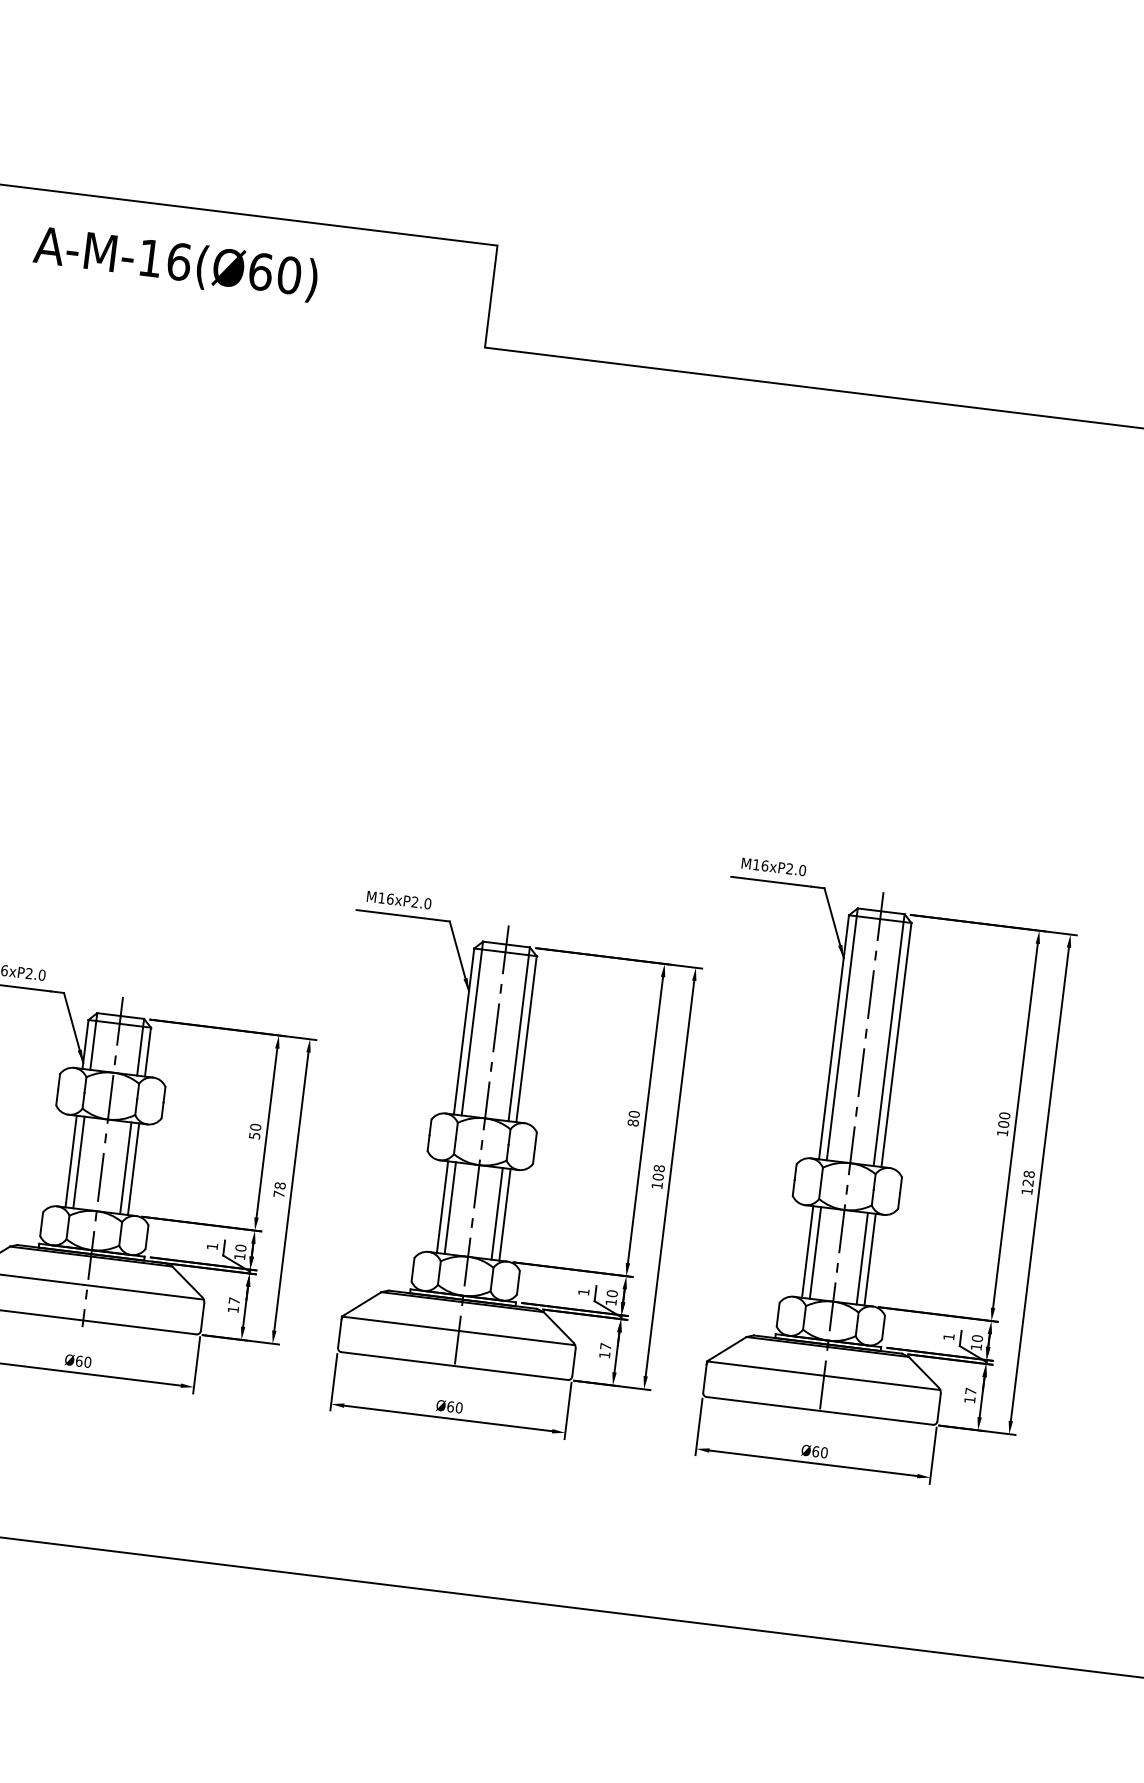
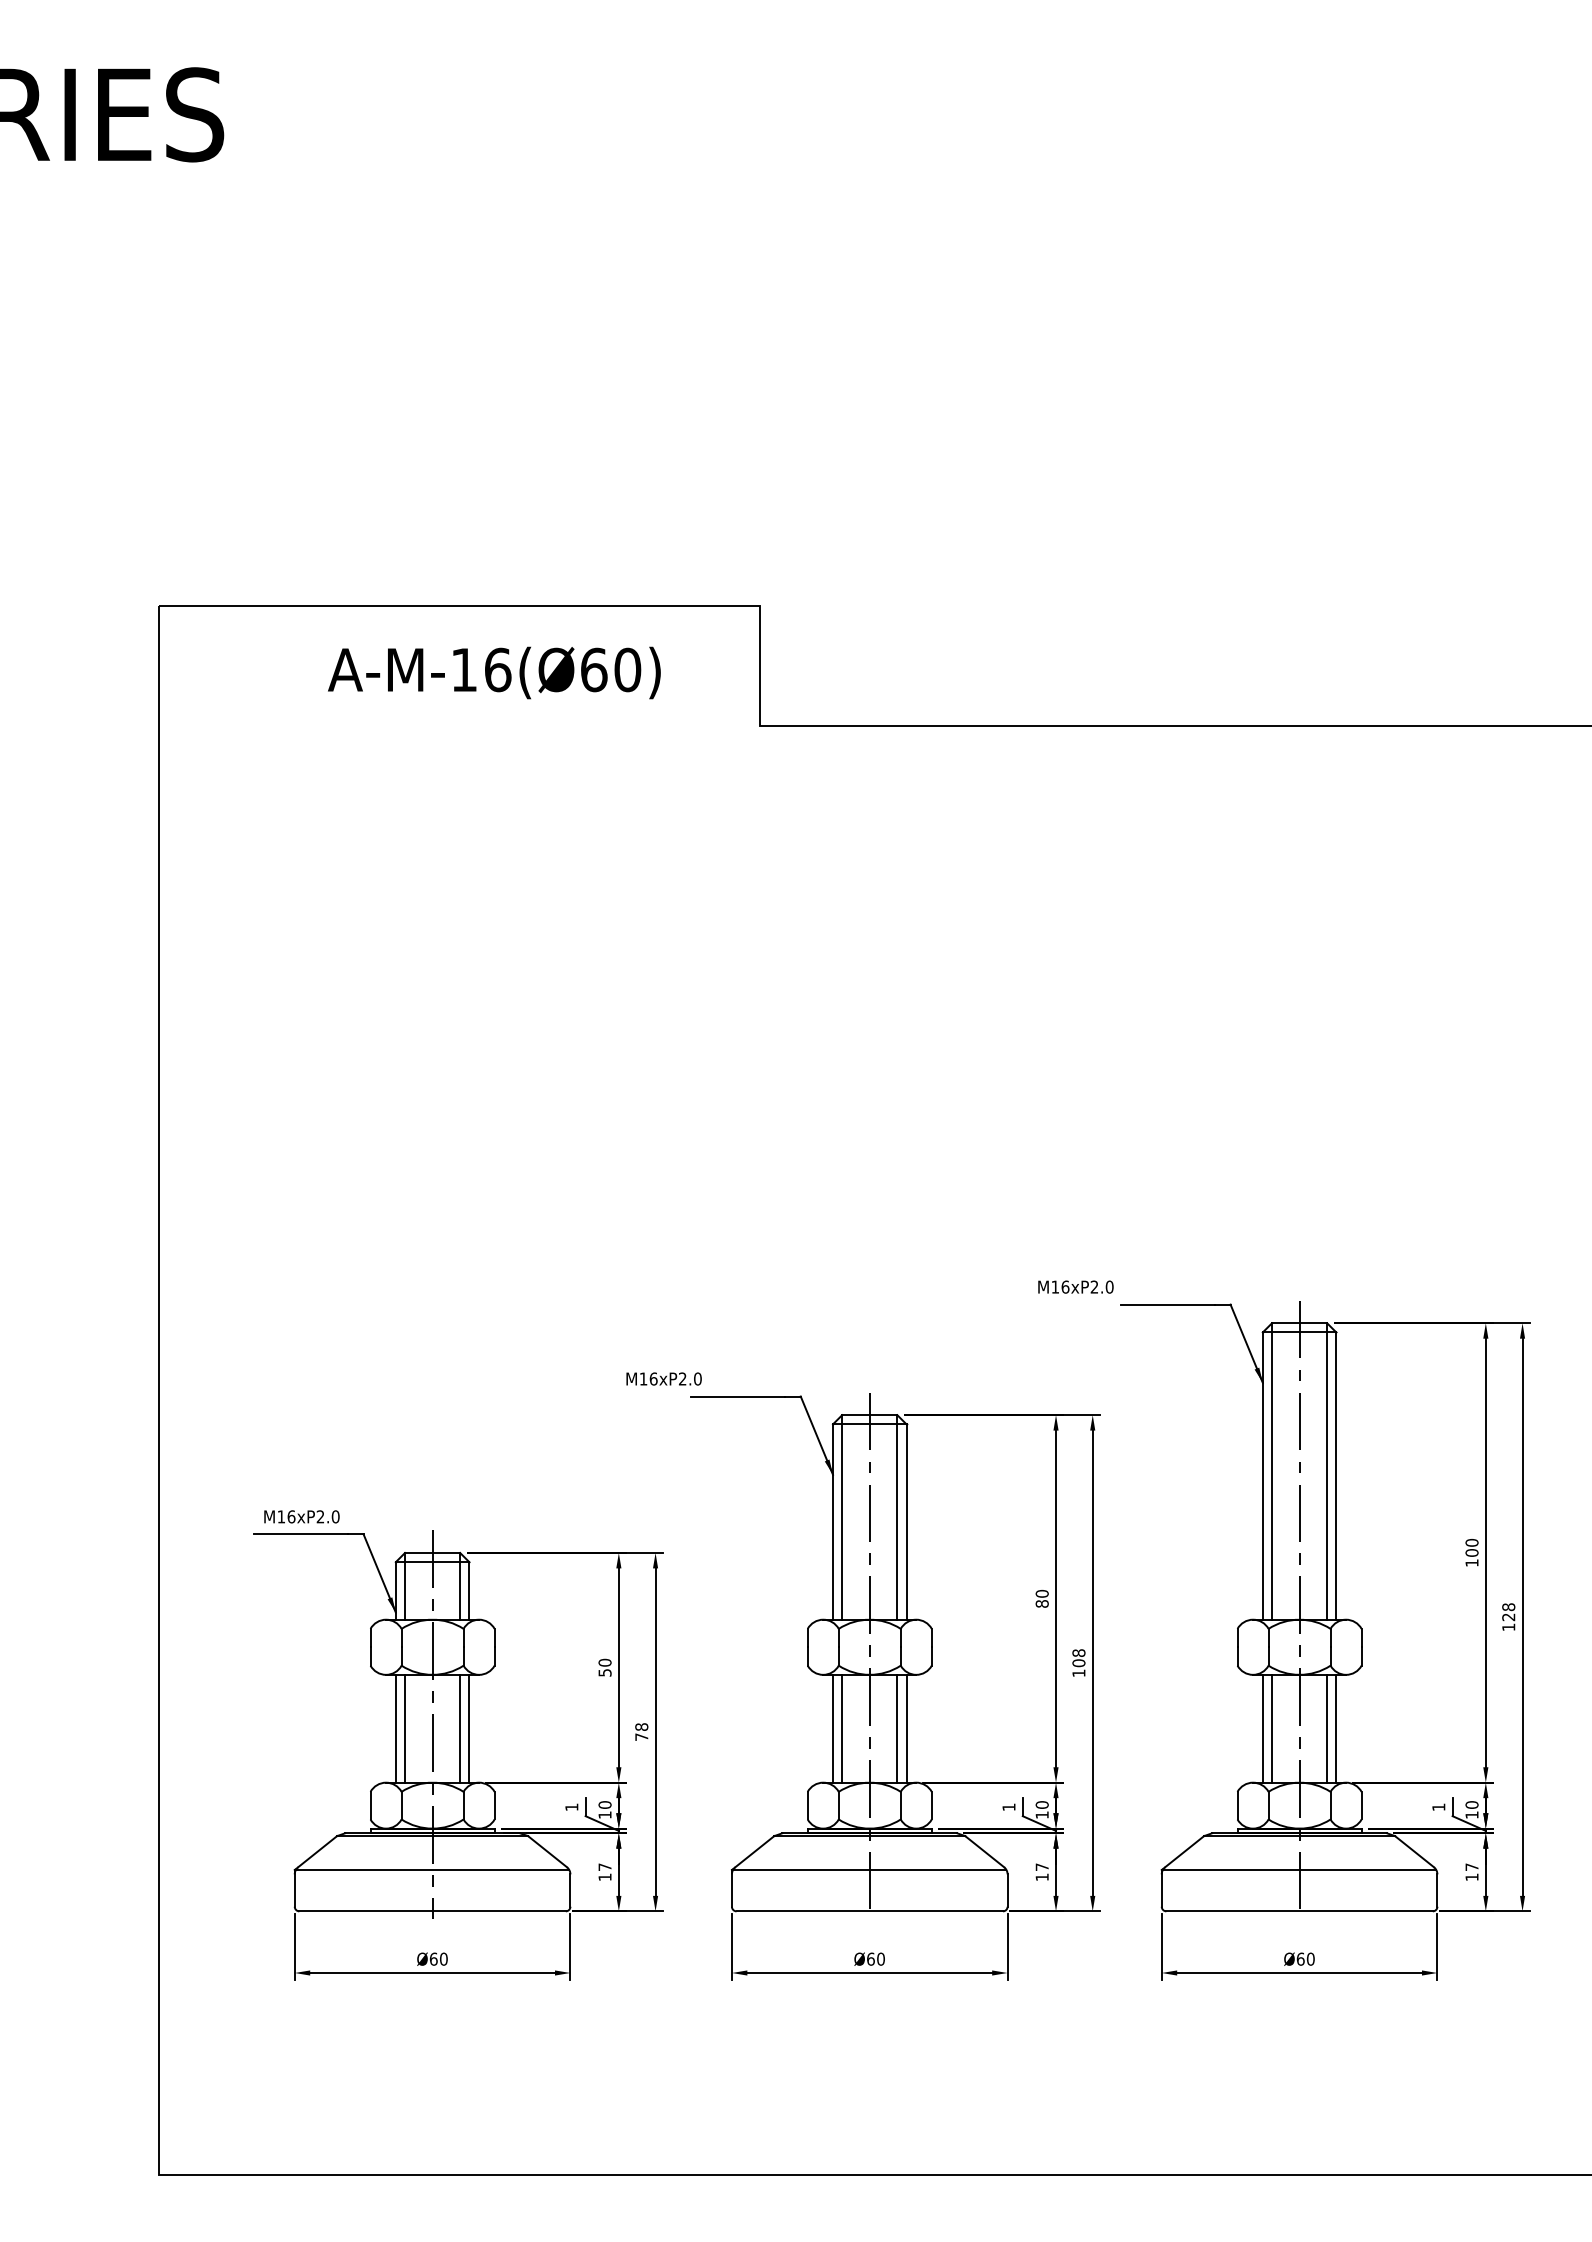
text: (175, 263) -> (494, 672), moved
text: (773, 866) -> (1075, 1286), moved
text: (398, 899) -> (663, 1378), moved

